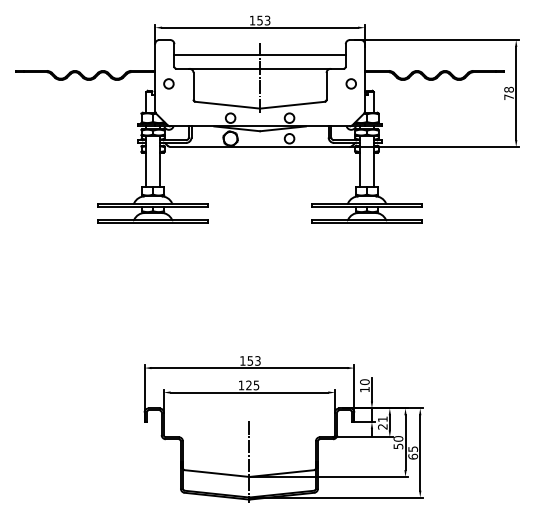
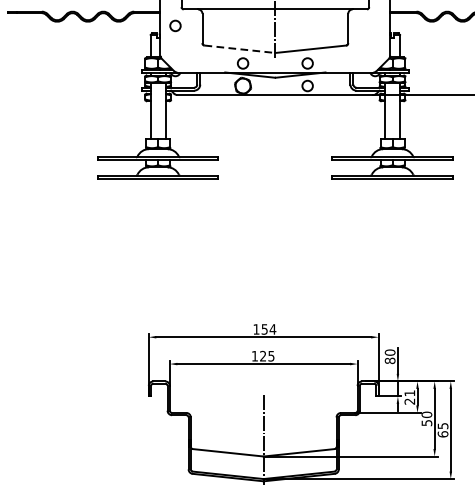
circle: (350, 83) -> (374, 25), removed
line: (228, 105) -> (240, 49), solid -> dashed
text: (257, 360) -> (272, 328), 153 -> 154
text: (364, 389) -> (389, 360), 10 -> 80

